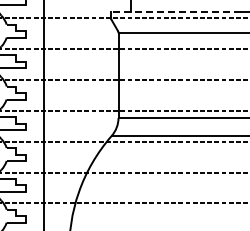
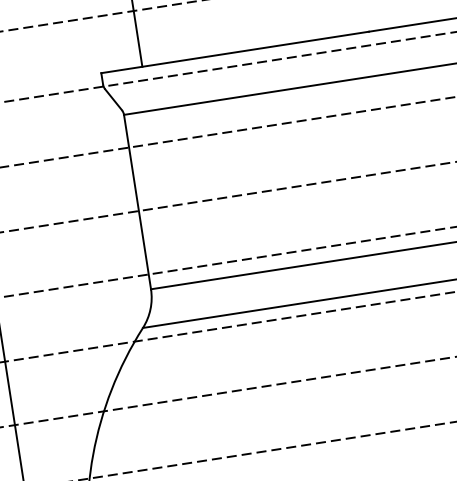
line: (175, 11) -> (234, 52), dashed -> solid

